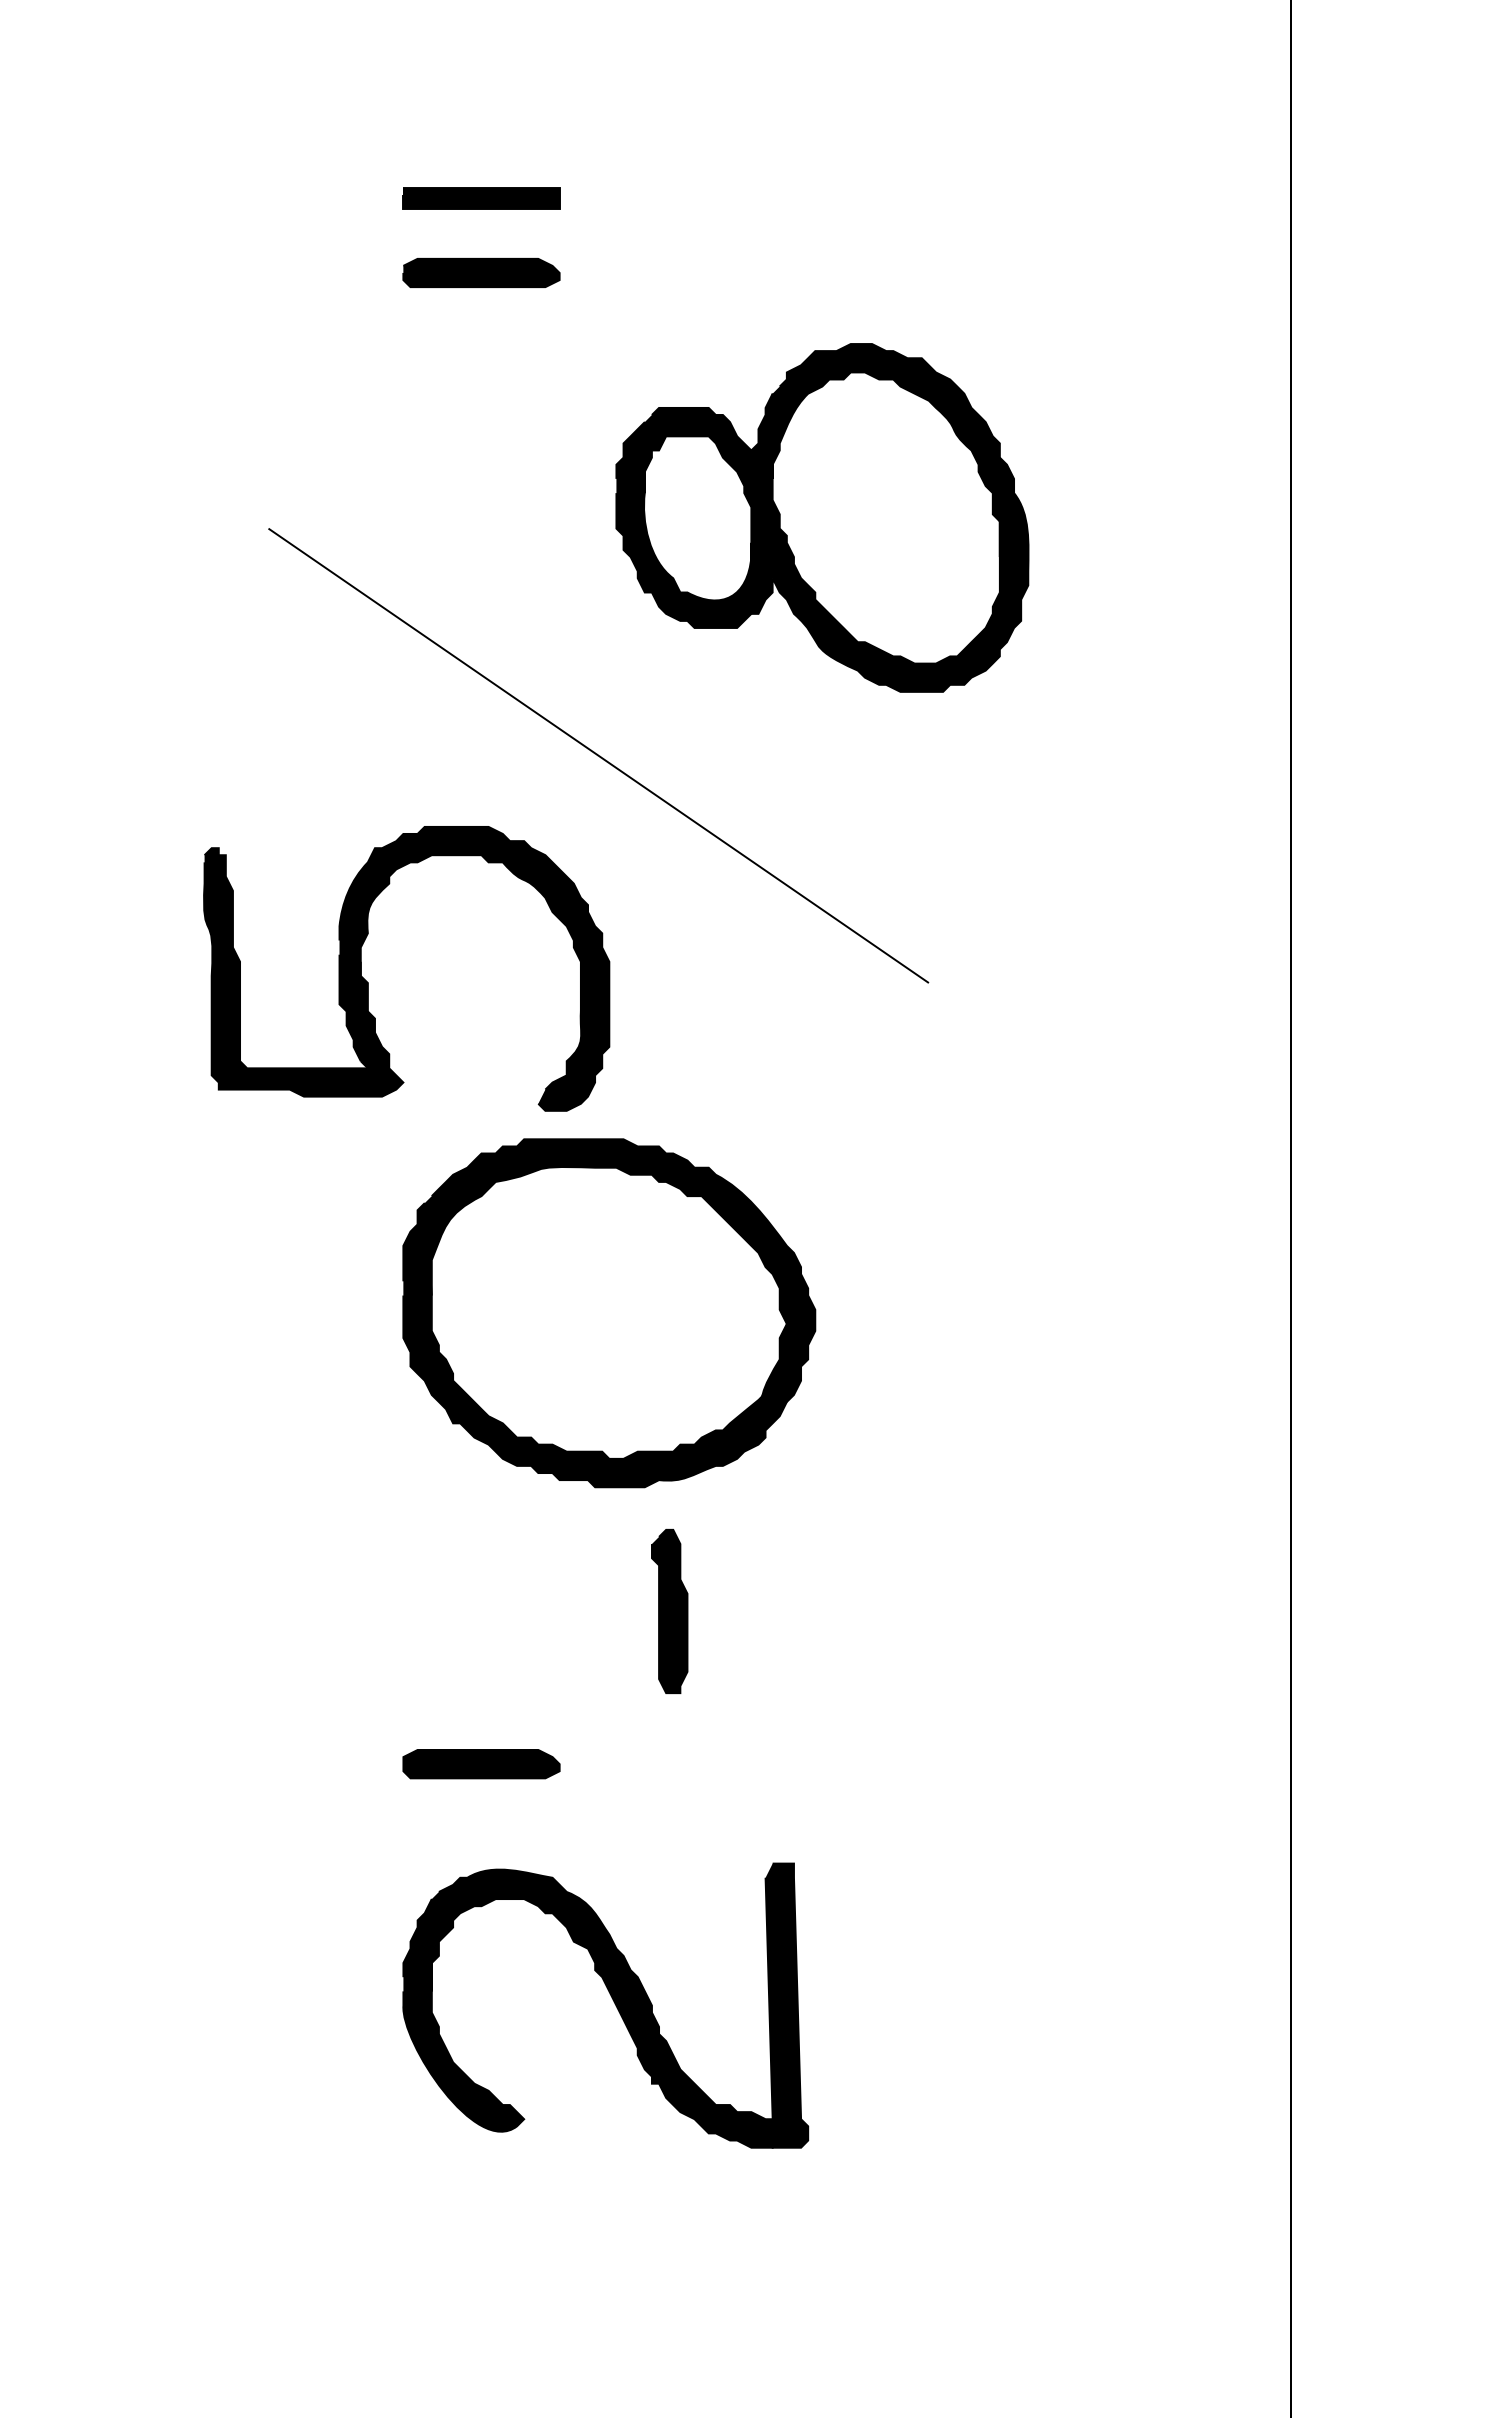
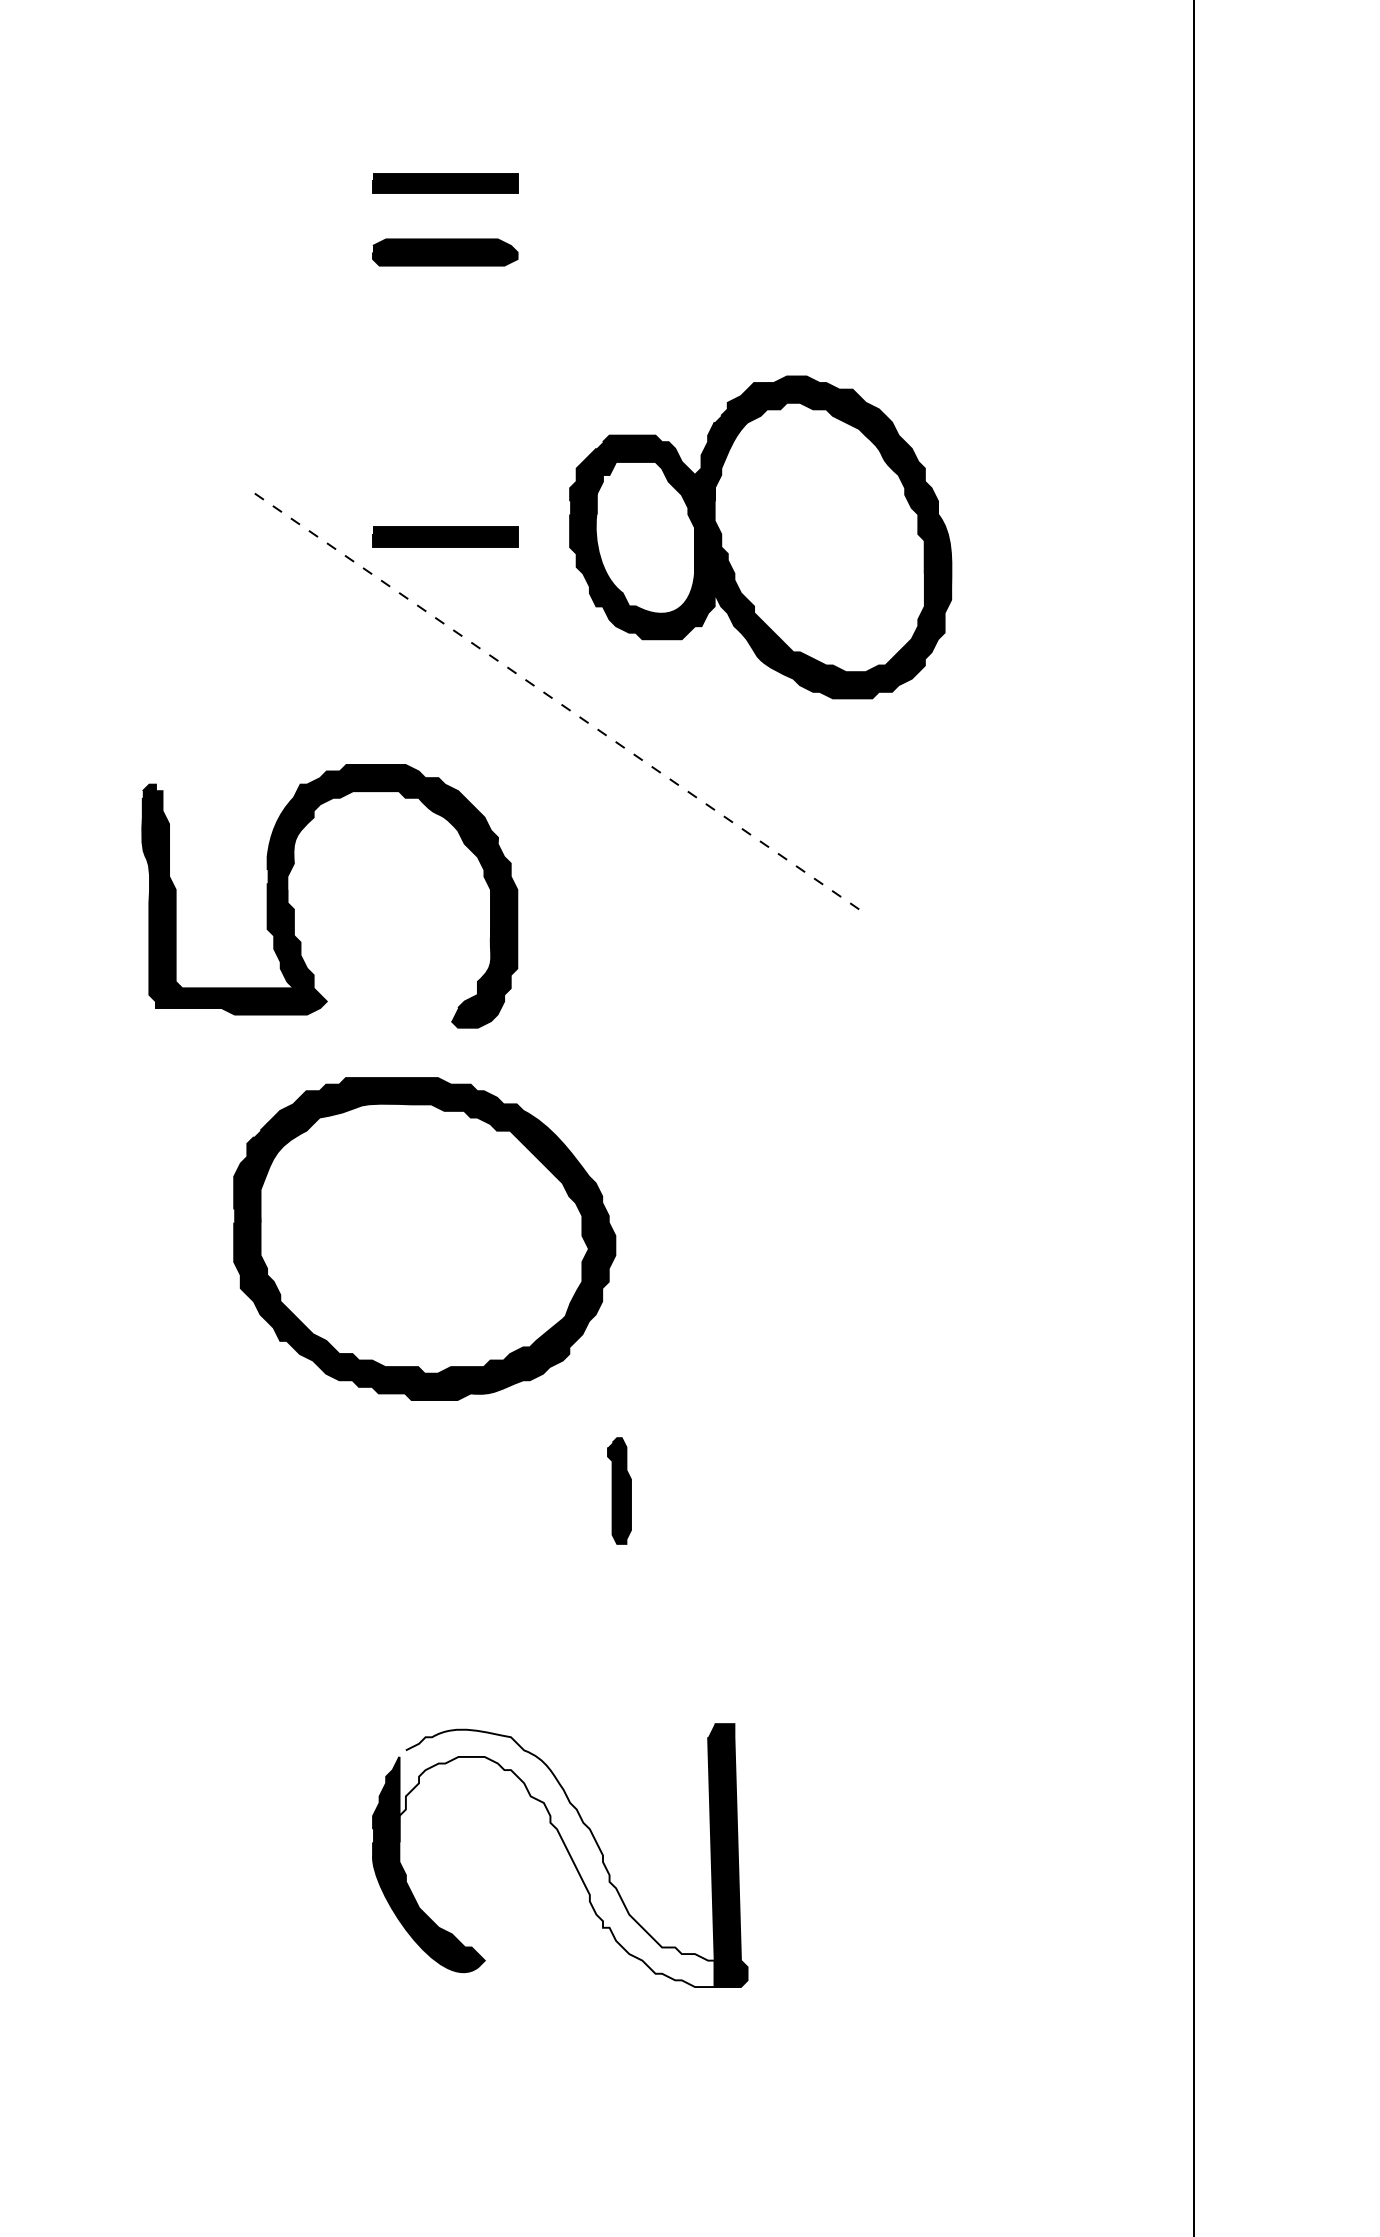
part: (822, 517) -> (760, 537), moved
part: (481, 580) -> (445, 537), added
line: (598, 755) -> (553, 698), solid -> dashed
part: (368, 982) -> (294, 908), moved
part: (609, 1313) -> (424, 1239), moved
part: (669, 1611) -> (619, 1490), size x0.7
part: (481, 1764) -> (445, 1632), removed
fill: (601, 2008) -> (556, 1858), removed

